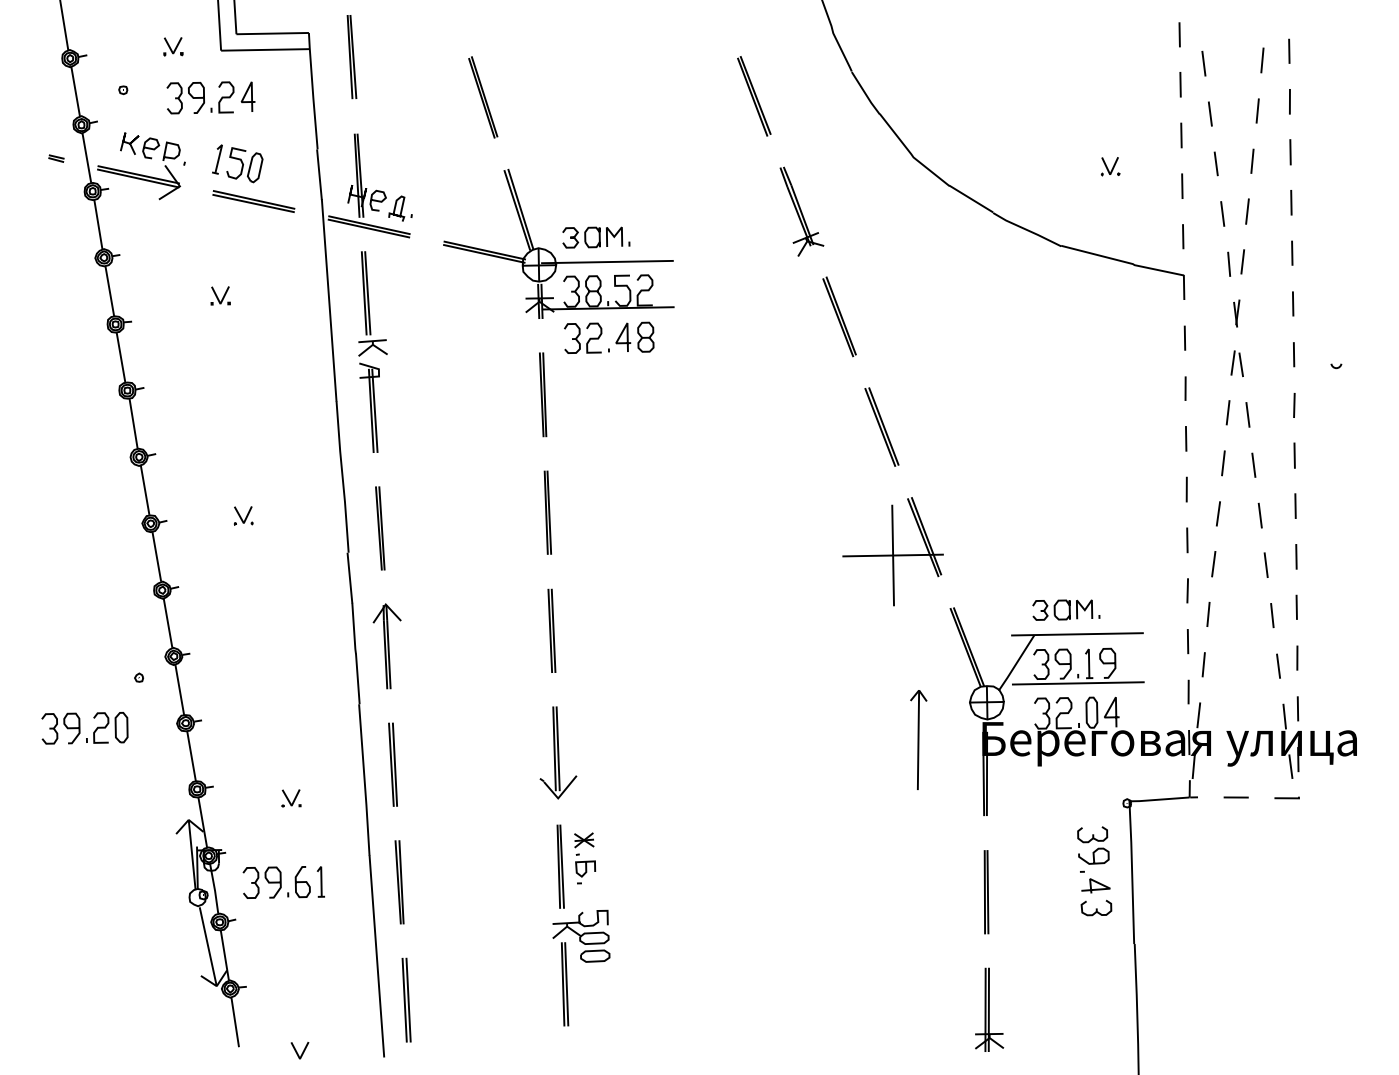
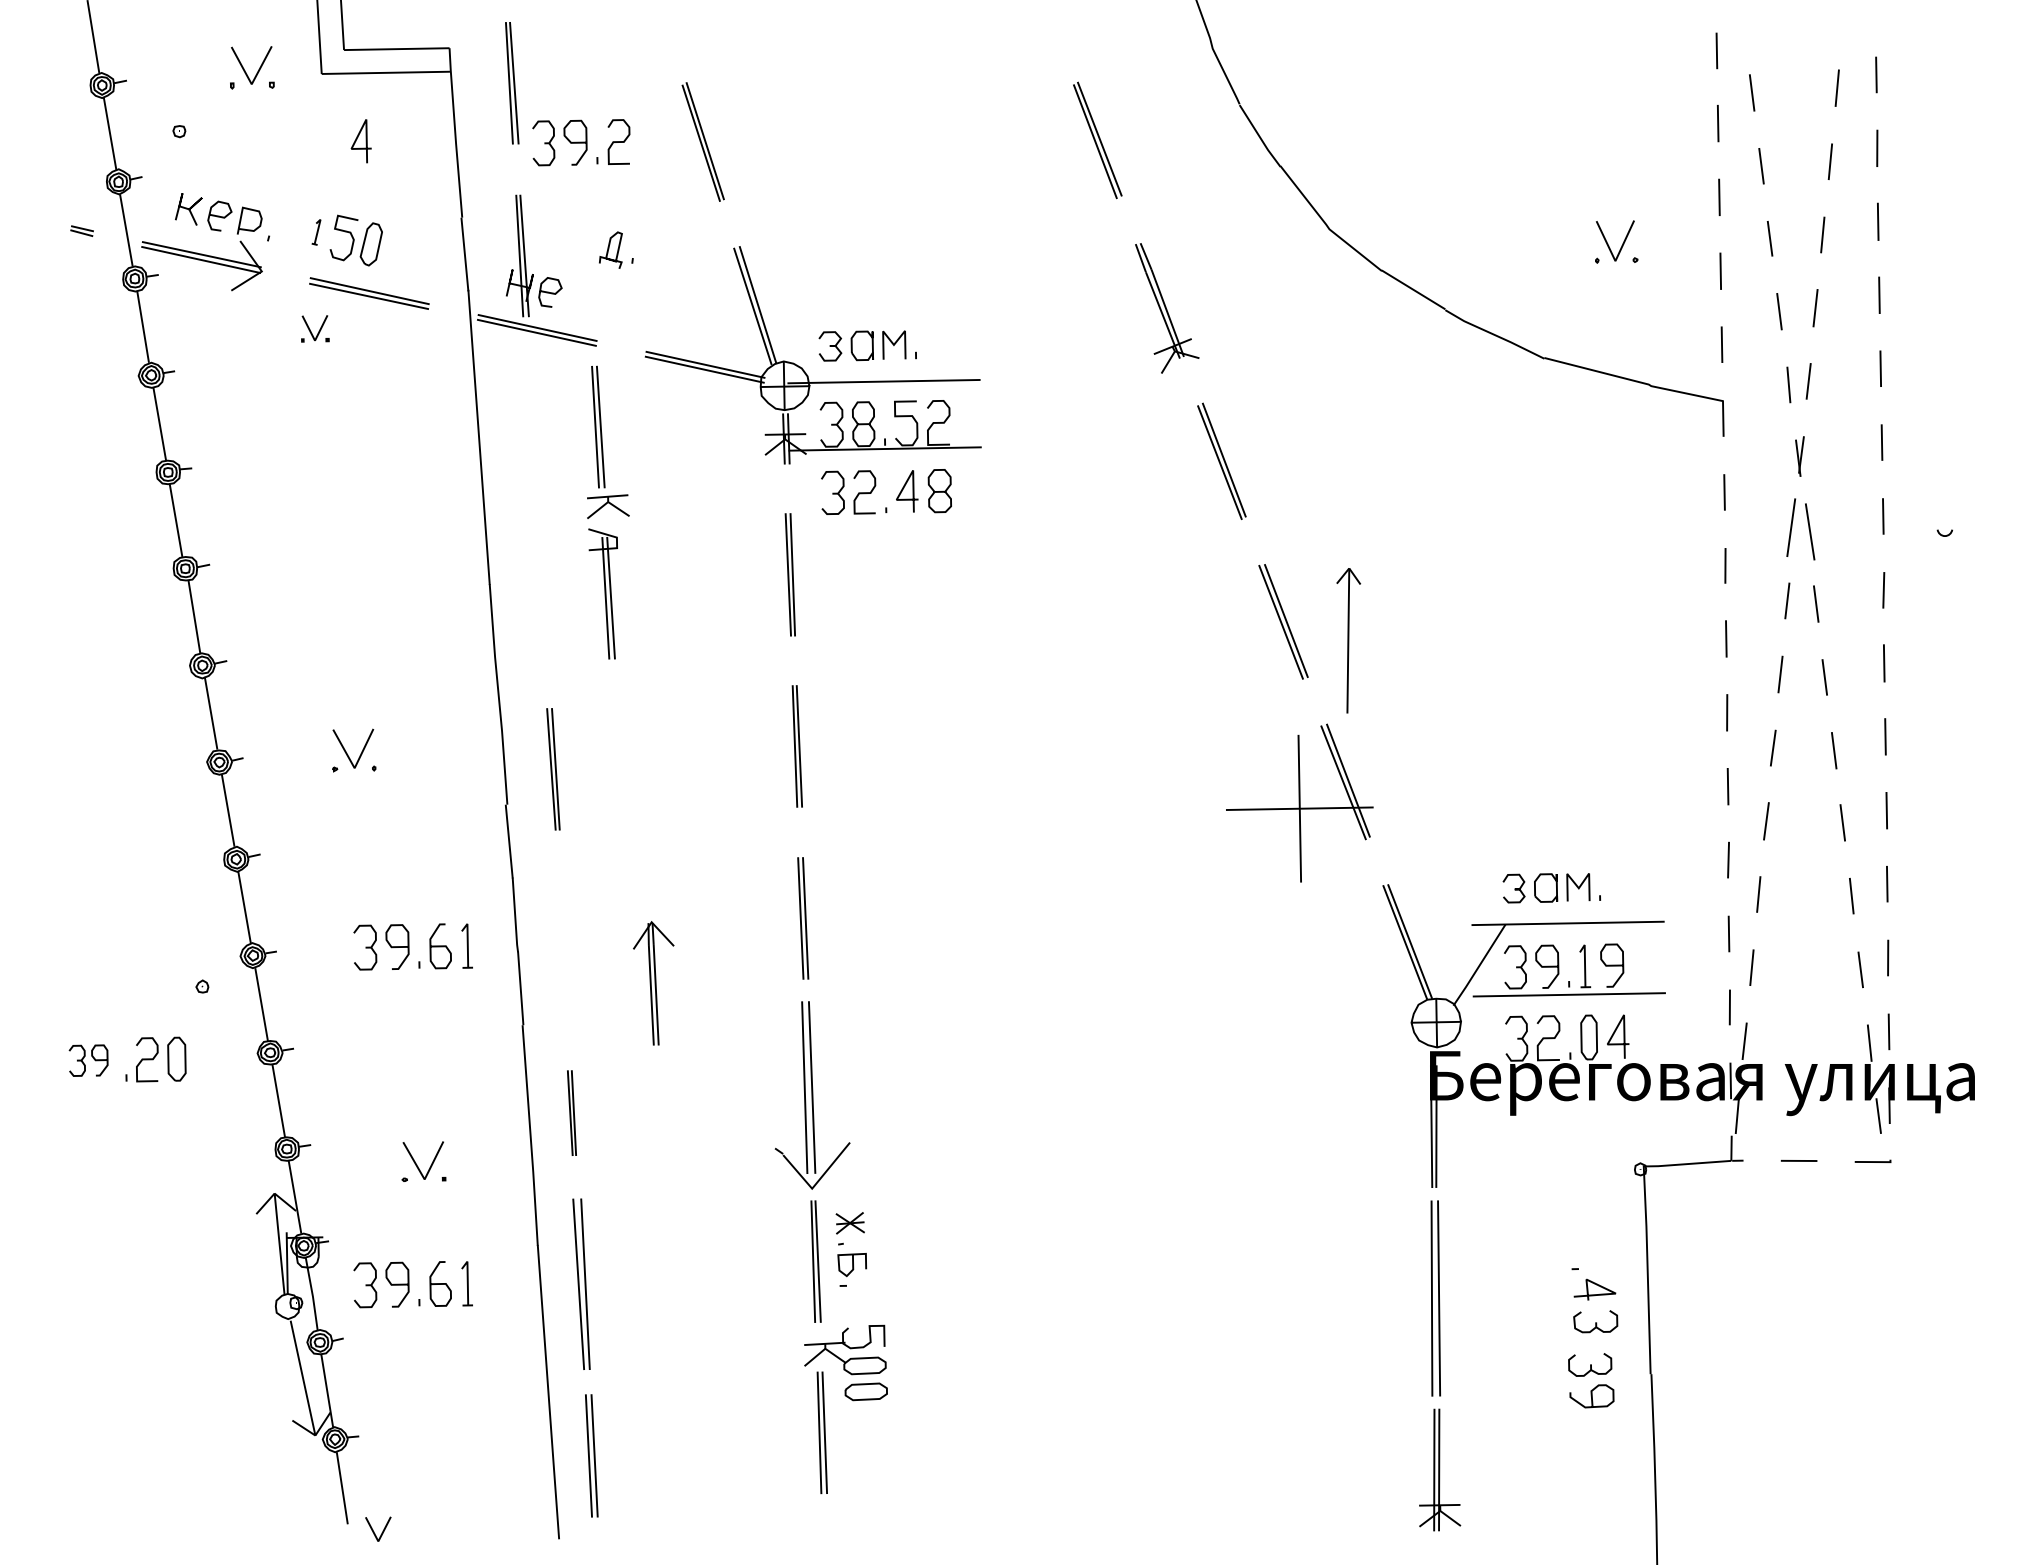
part: (173, 46) -> (252, 67), size x1.6
part: (200, 97) -> (581, 142), moved
part: (217, 159) -> (316, 232), size x0.6
part: (1110, 166) -> (1616, 242), size x1.6
part: (400, 208) -> (616, 249), moved
part: (220, 295) -> (315, 328), moved
part: (372, 351) -> (607, 511), moved
part: (1236, 363) -> (1799, 529), size x1.6
part: (243, 515) -> (354, 750), size x1.6
part: (386, 646) -> (652, 983), moved
part: (283, 650) -> (412, 946), added
part: (60, 728) -> (87, 1060), size x0.7
part: (918, 739) -> (1348, 639), moved
part: (558, 752) -> (812, 1095), size x1.4
part: (392, 764) -> (571, 1112), size x0.7
part: (291, 798) -> (424, 1162), size x1.6
part: (1093, 845) -> (1591, 1380), moved
part: (399, 882) -> (581, 1284), size x1.4
part: (986, 892) -> (1435, 1299), size x1.6
line: (297, 1051) -> (374, 1530), moved

